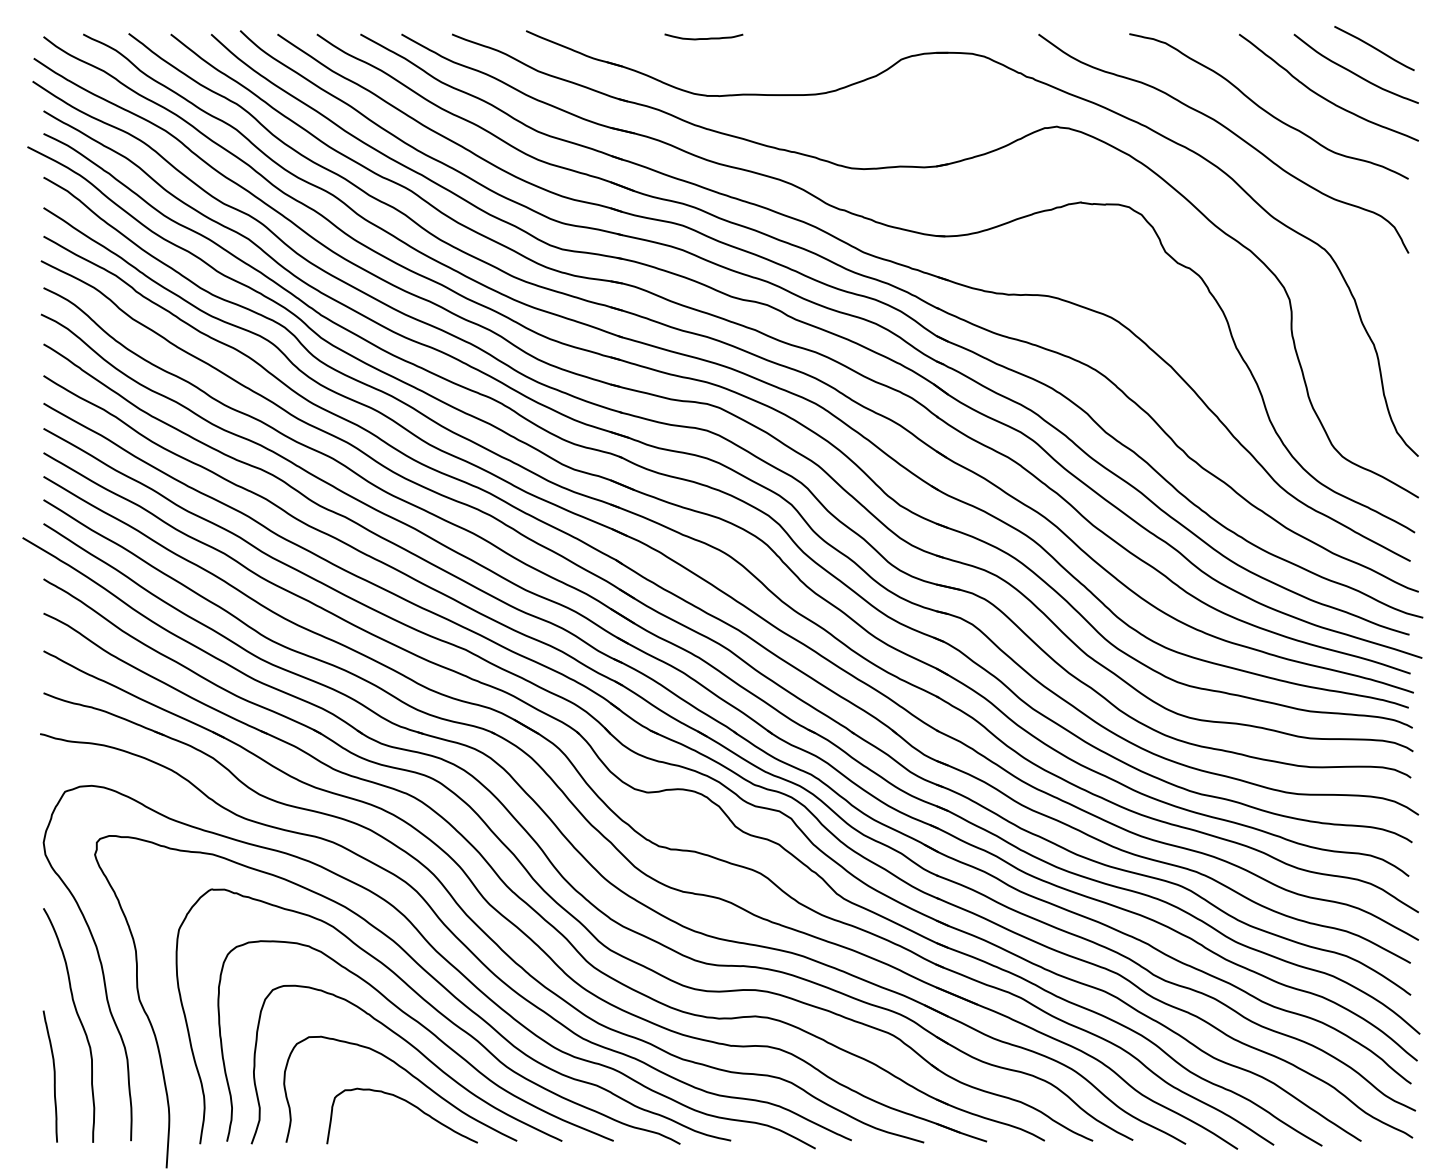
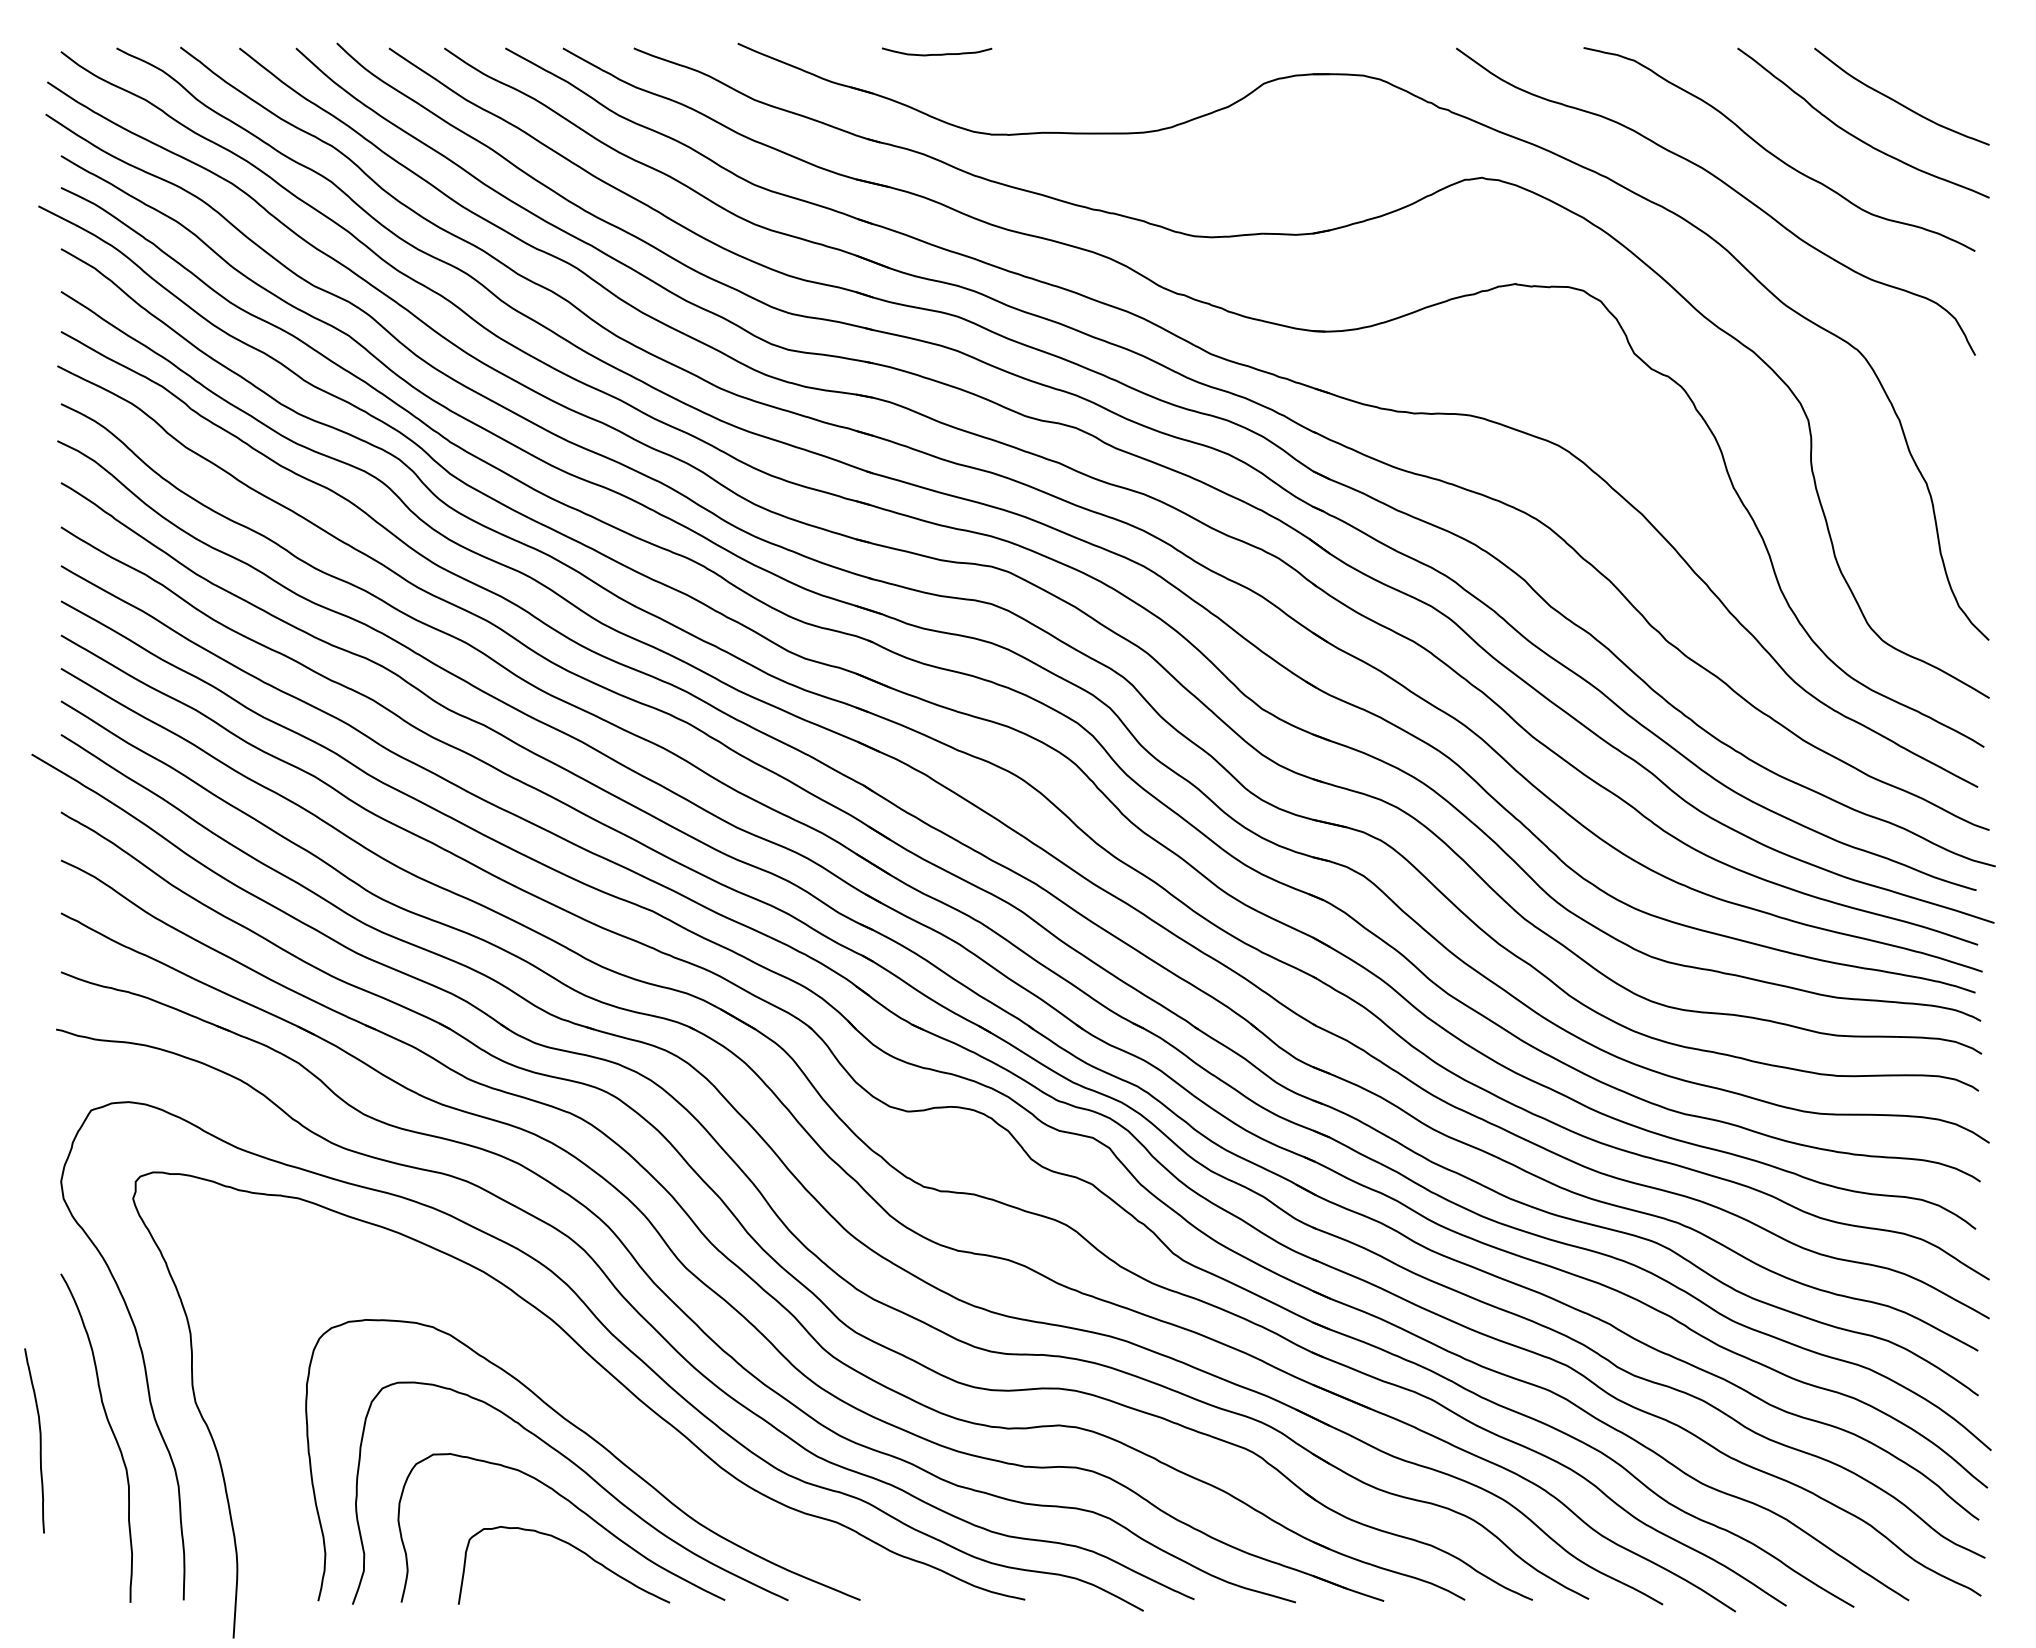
curve: (703, 38) -> (936, 54), moved
curve: (1374, 48) -> (1927, 67), removed
curve: (434, 1009) -> (609, 1415), removed
curve: (53, 1076) -> (39, 1440), moved

